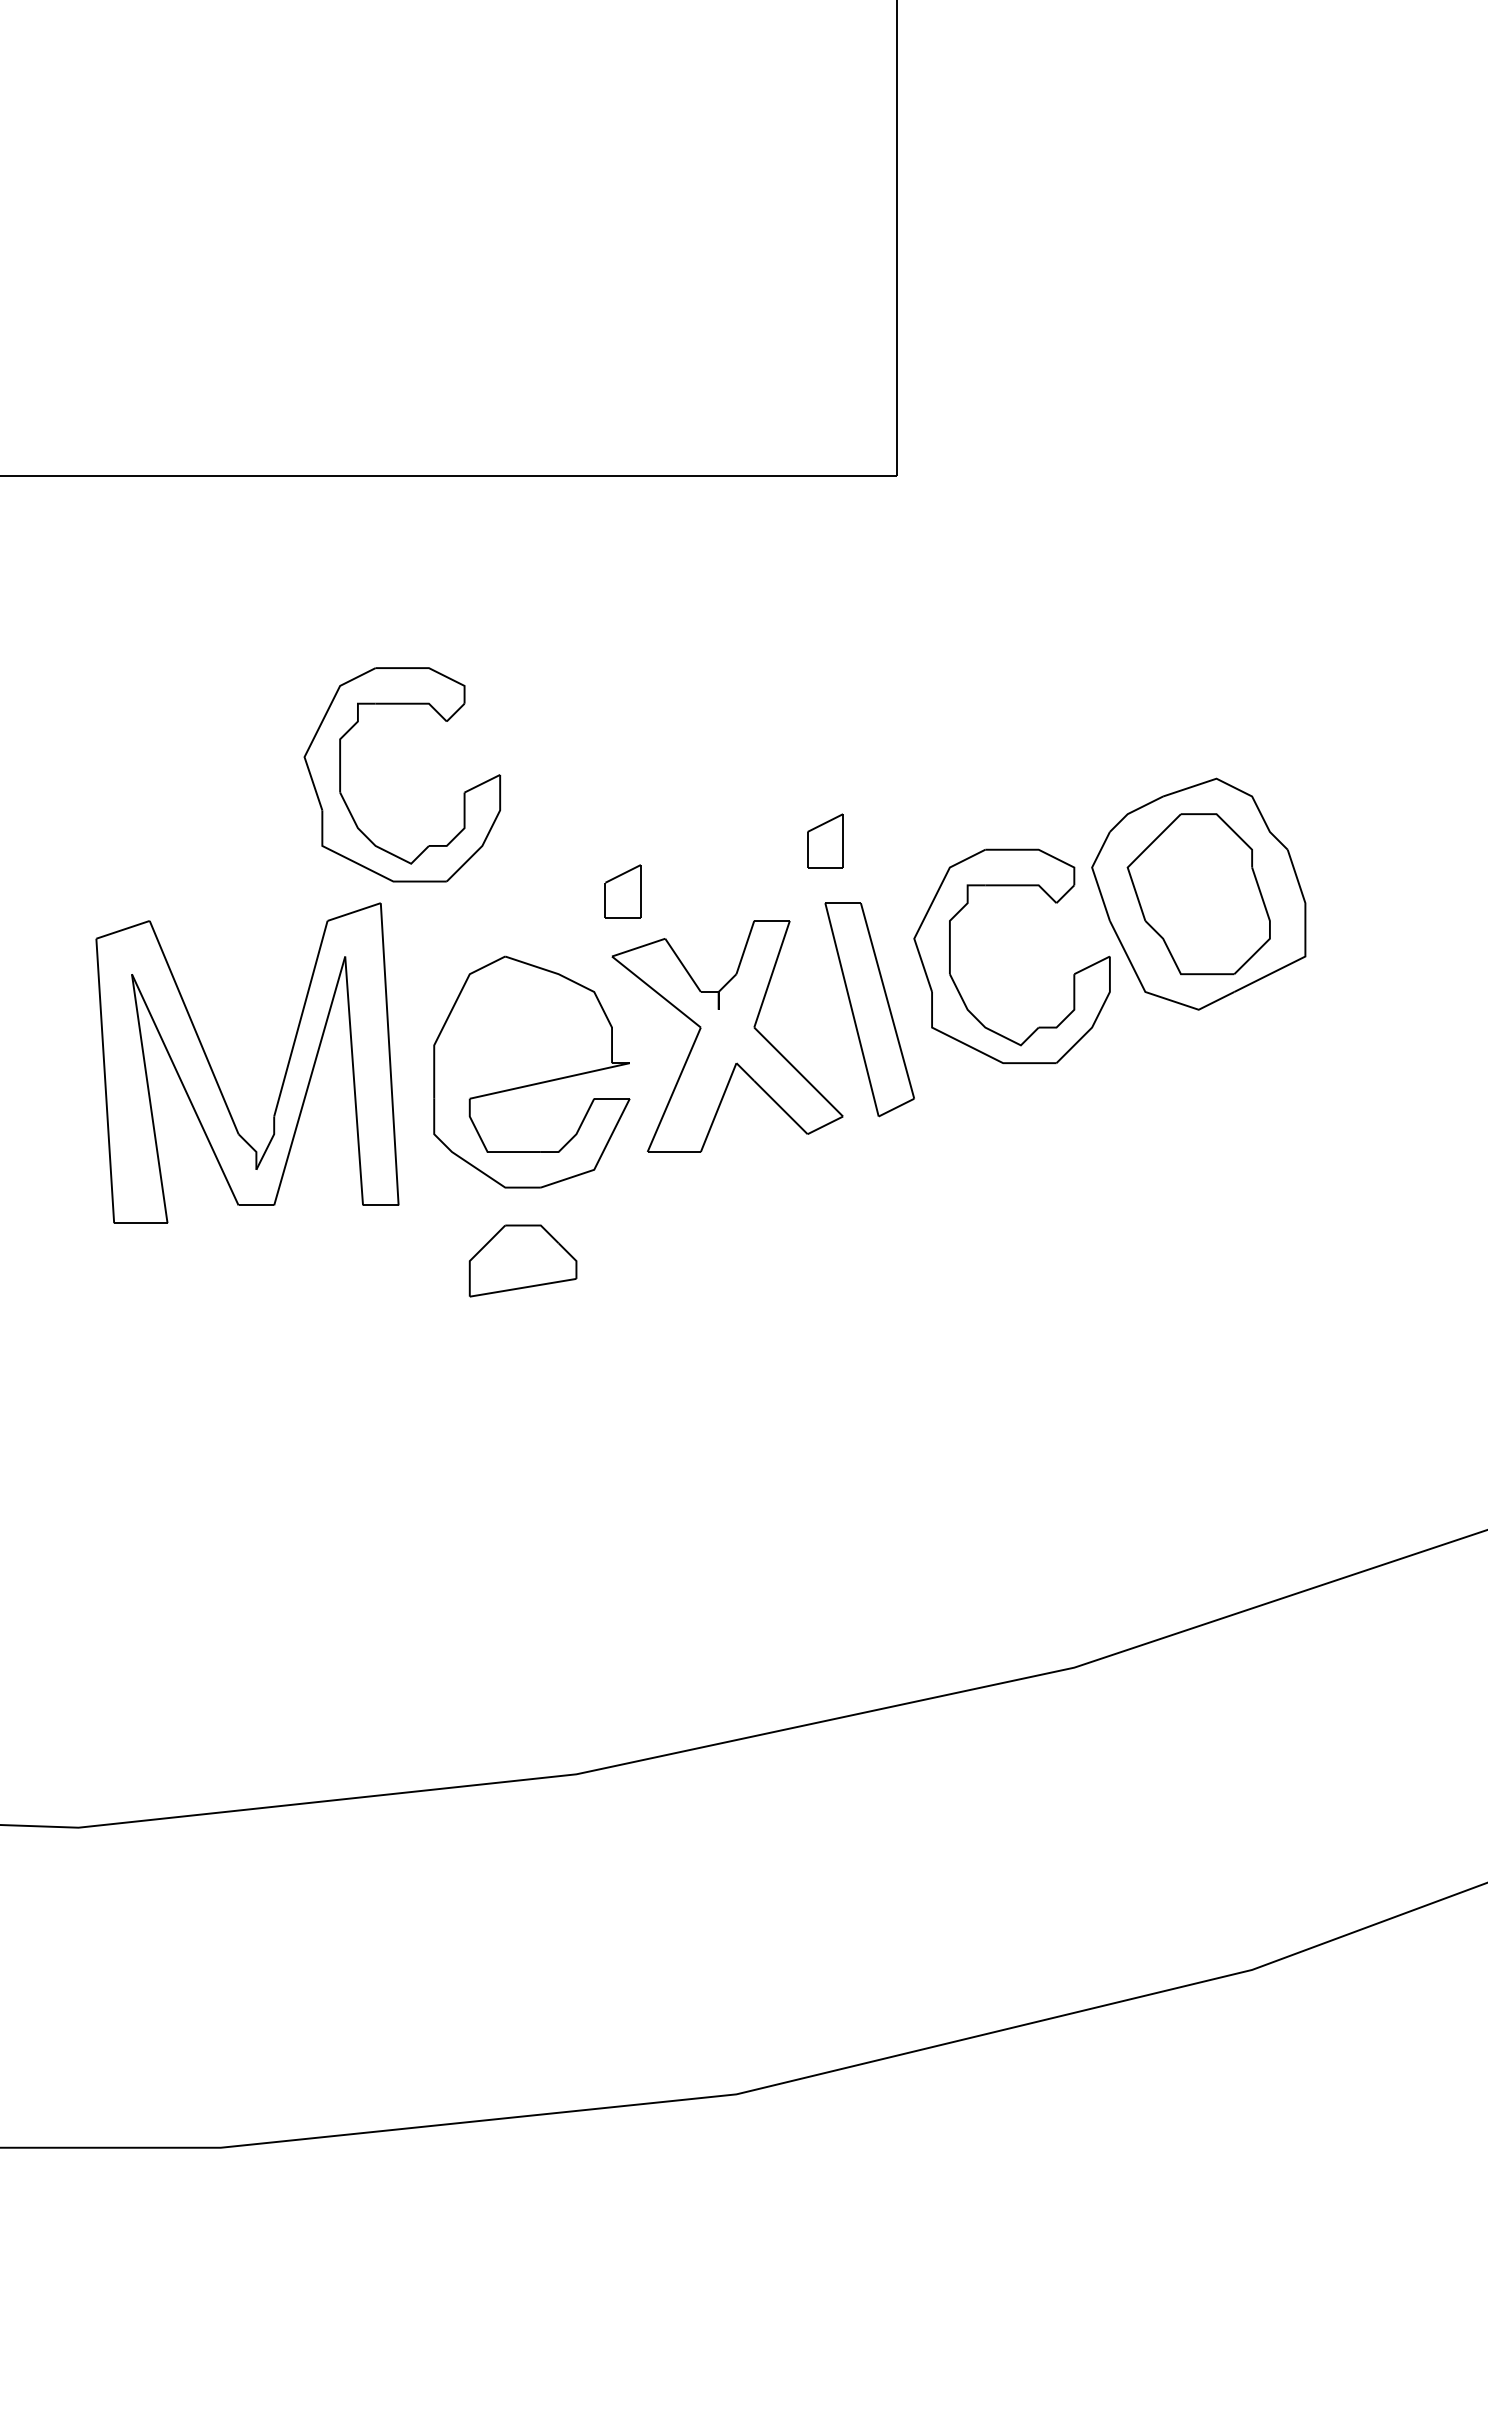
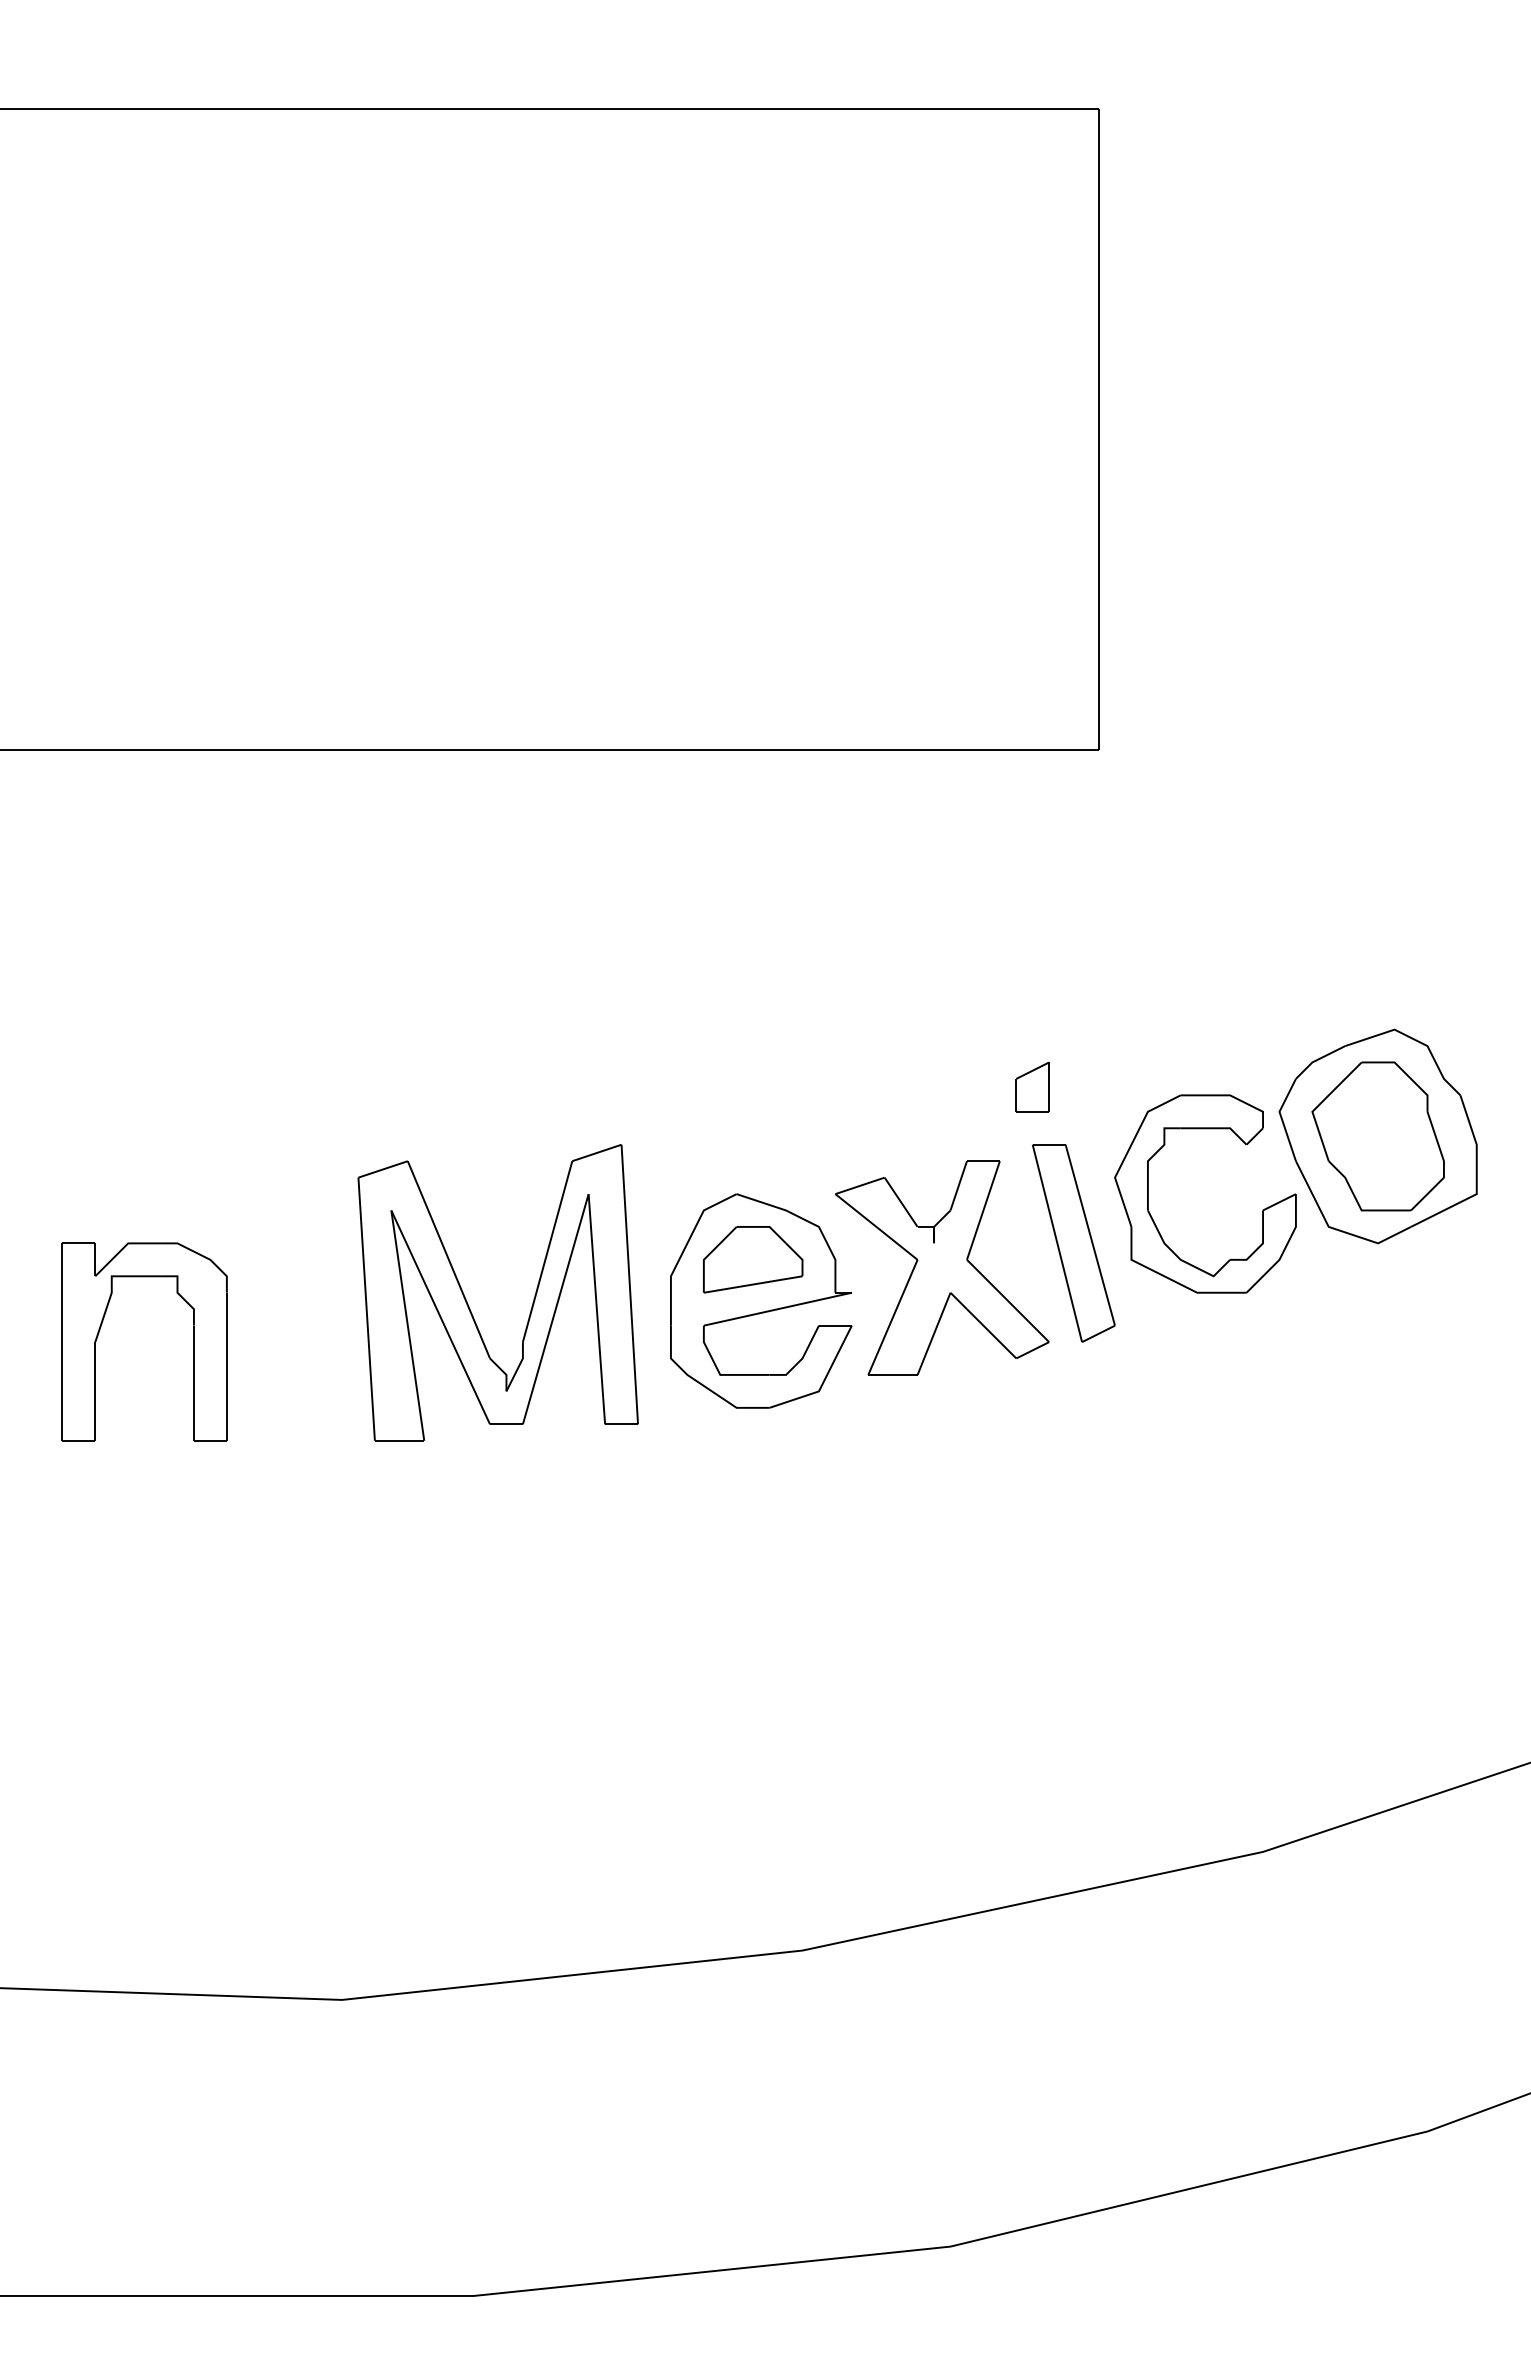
part: (340, 774) -> (584, 1025), removed
part: (622, 890) -> (845, 1133), removed
part: (523, 1260) -> (753, 1259), moved

